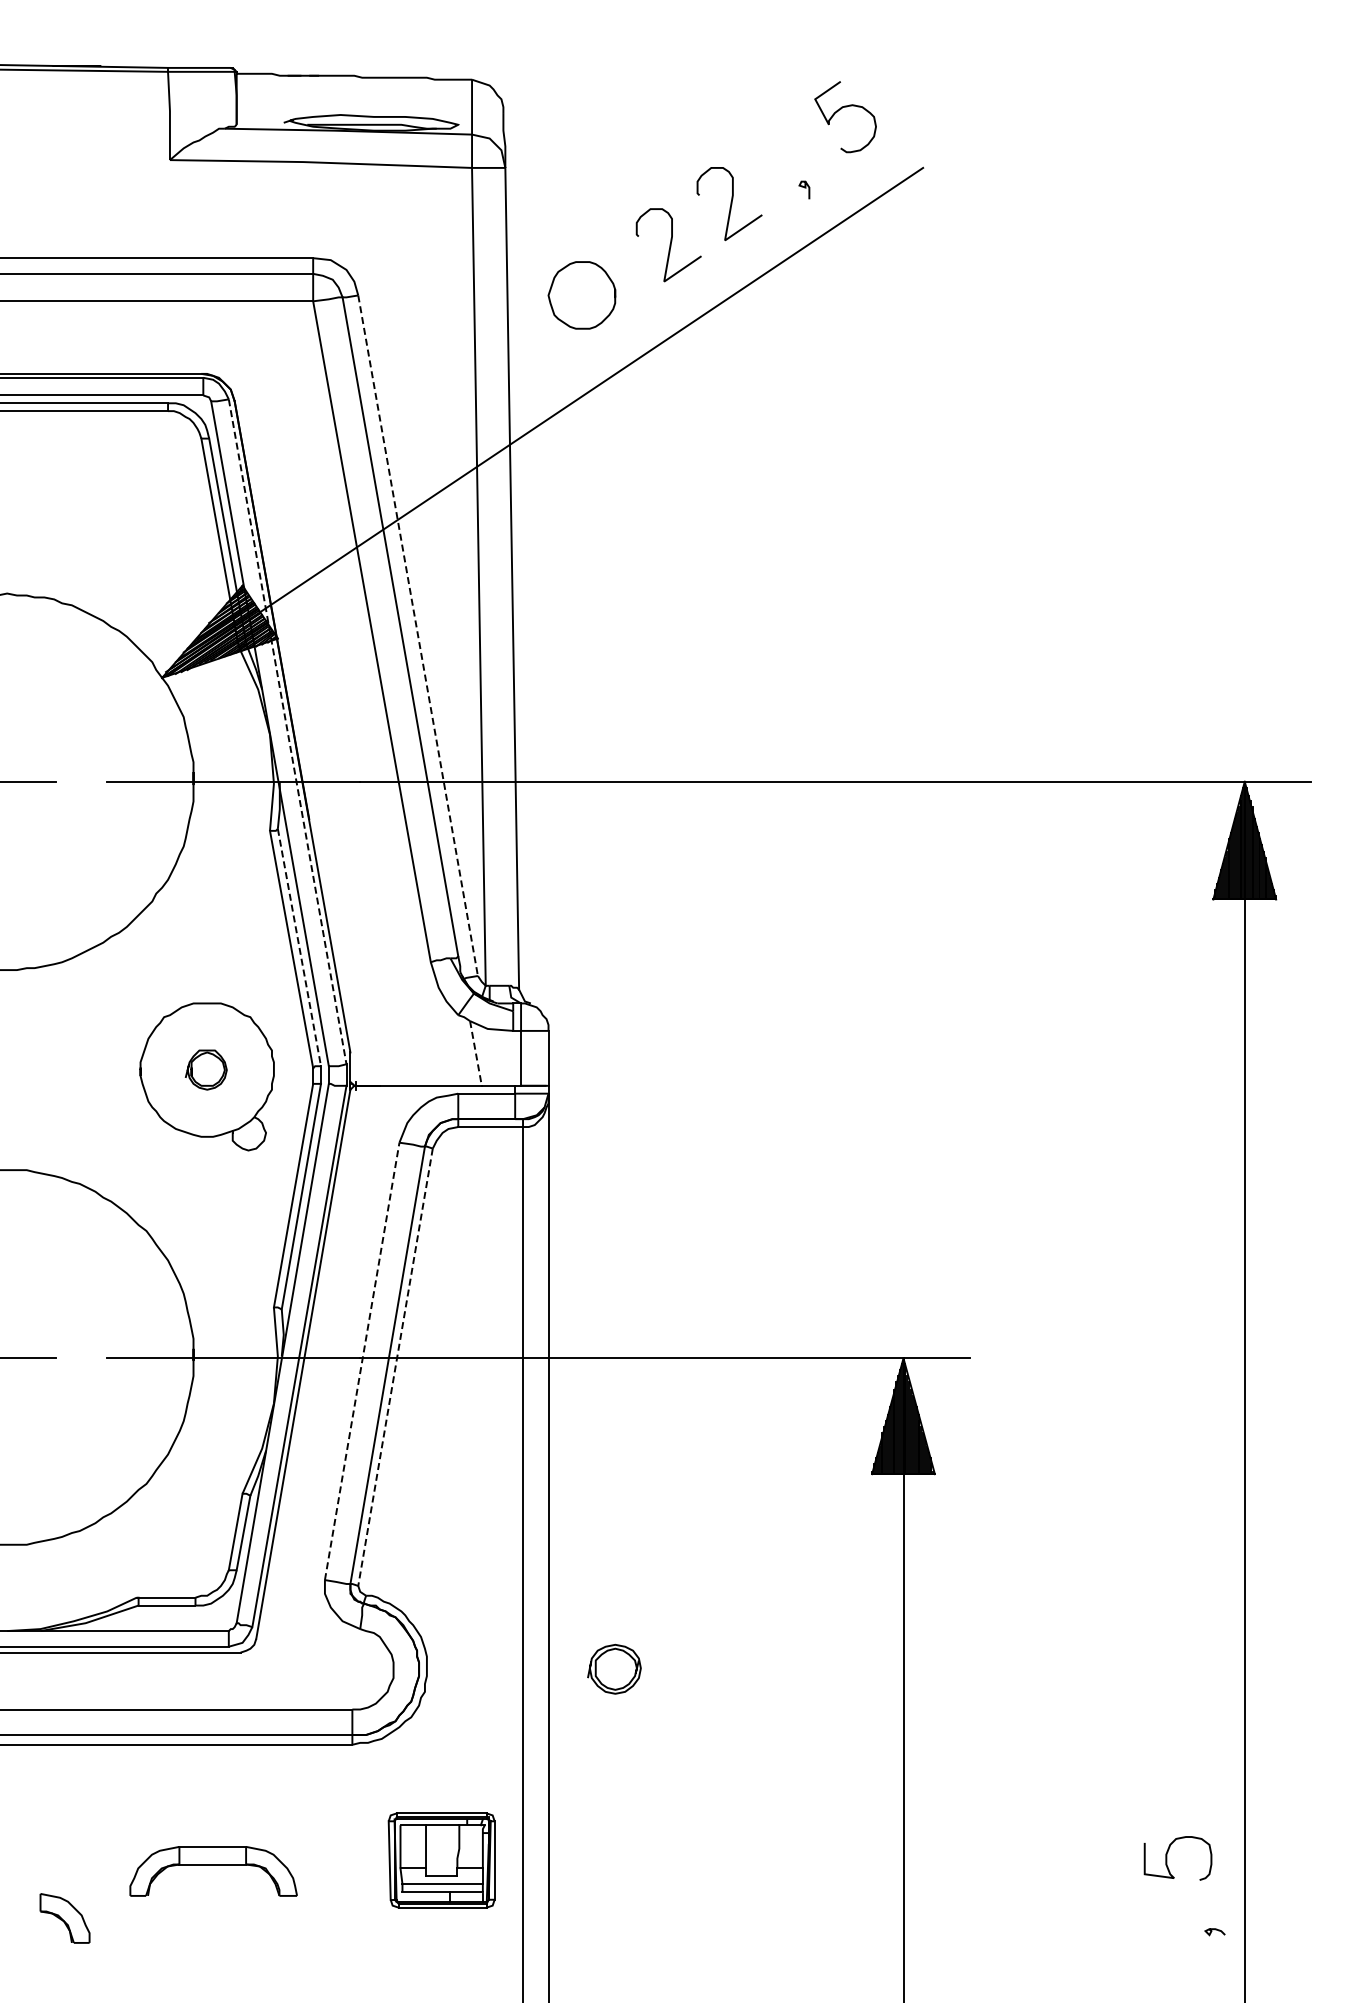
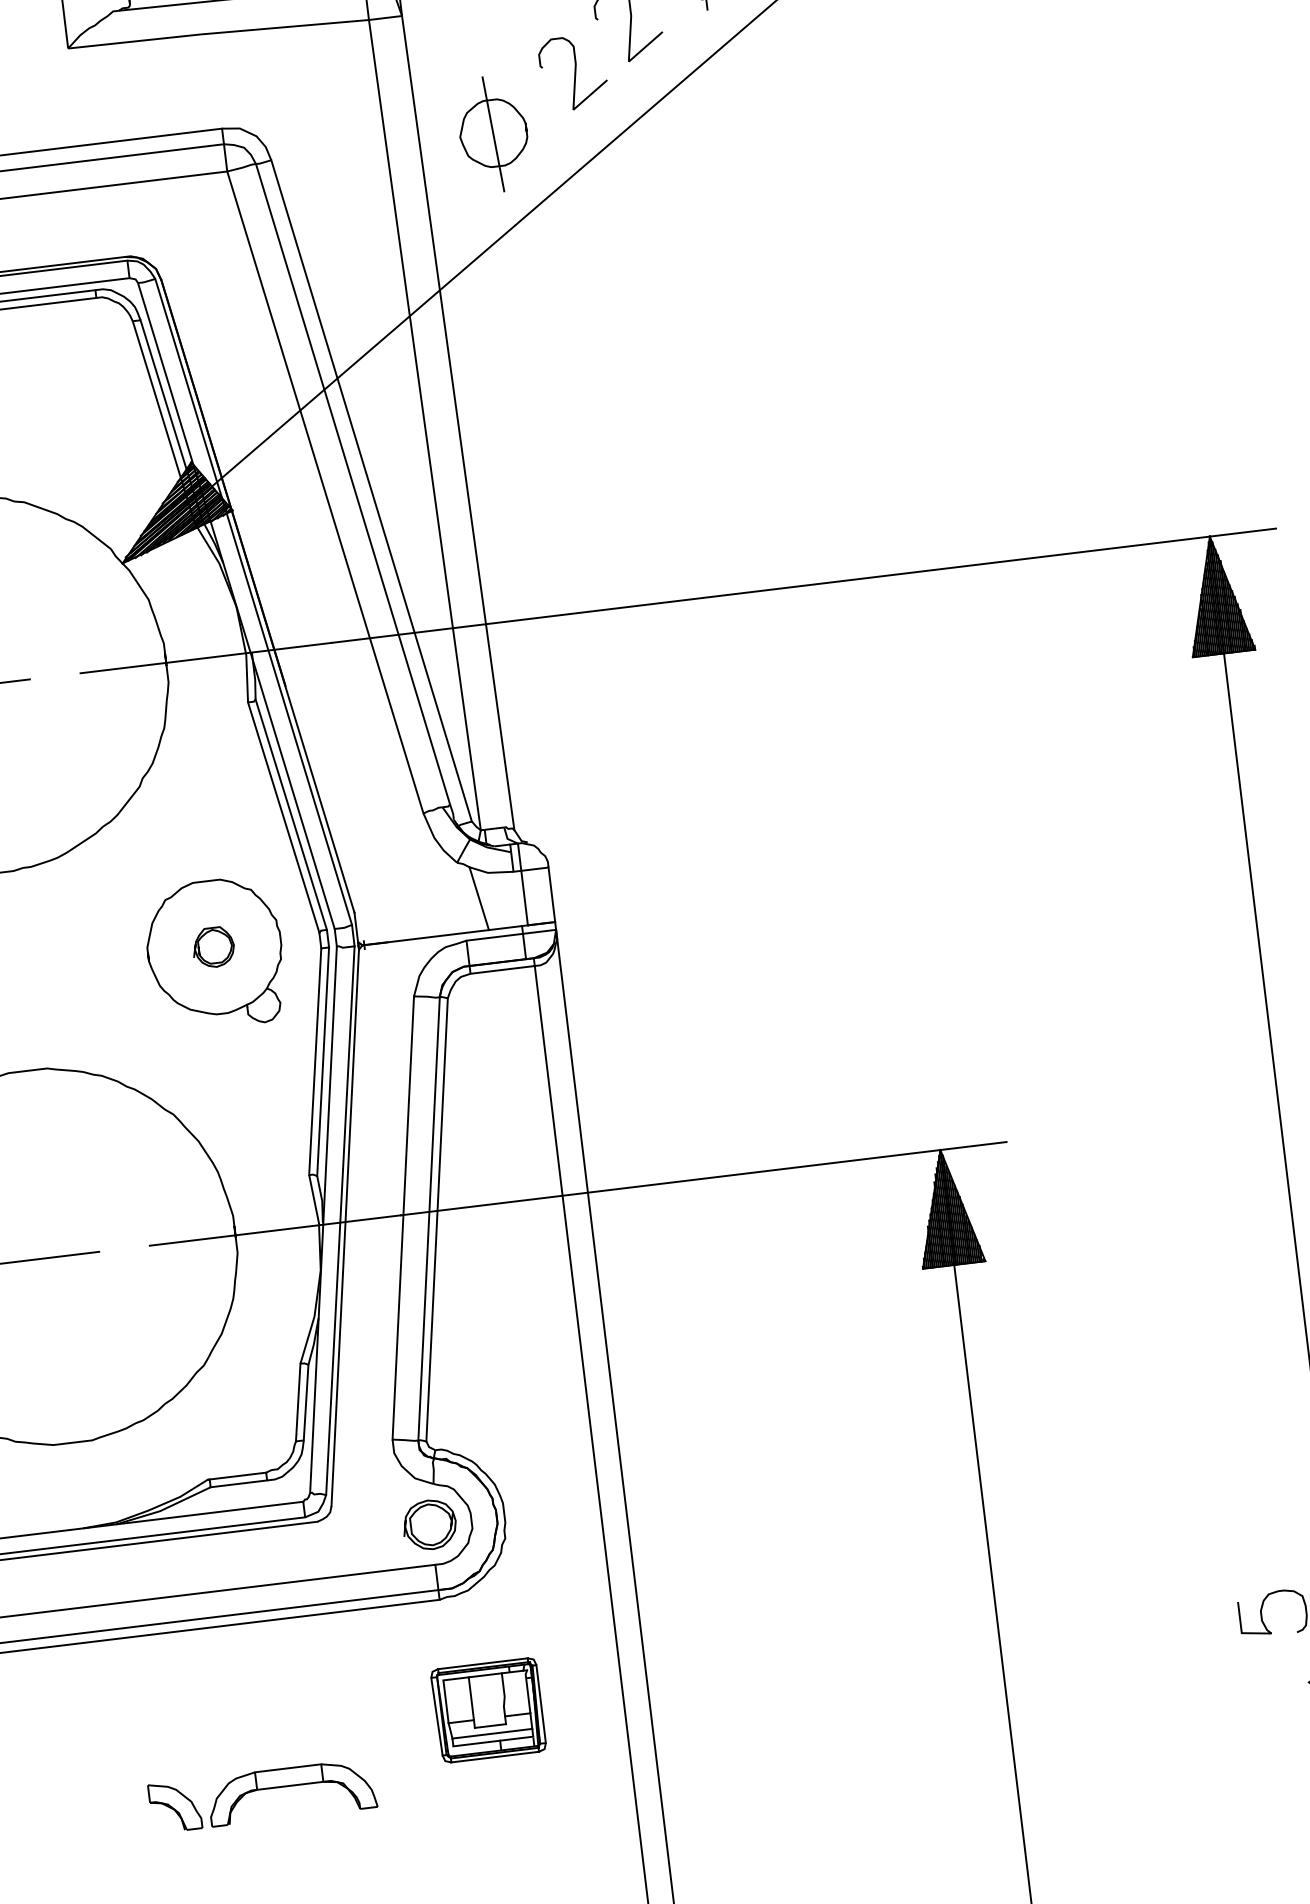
line: (581, 296) -> (493, 134), added
line: (418, 636) -> (372, 491), dashed -> solid
line: (287, 731) -> (253, 601), dashed -> solid
line: (299, 947) -> (291, 814), dashed -> solid
line: (475, 1053) -> (478, 898), dashed -> solid
line: (362, 1361) -> (403, 1218), dashed -> solid
line: (395, 1367) -> (437, 1220), dashed -> solid
part: (614, 1668) -> (429, 1524), moved
part: (441, 1860) -> (488, 1710), moved
part: (213, 1871) -> (291, 1792), moved

